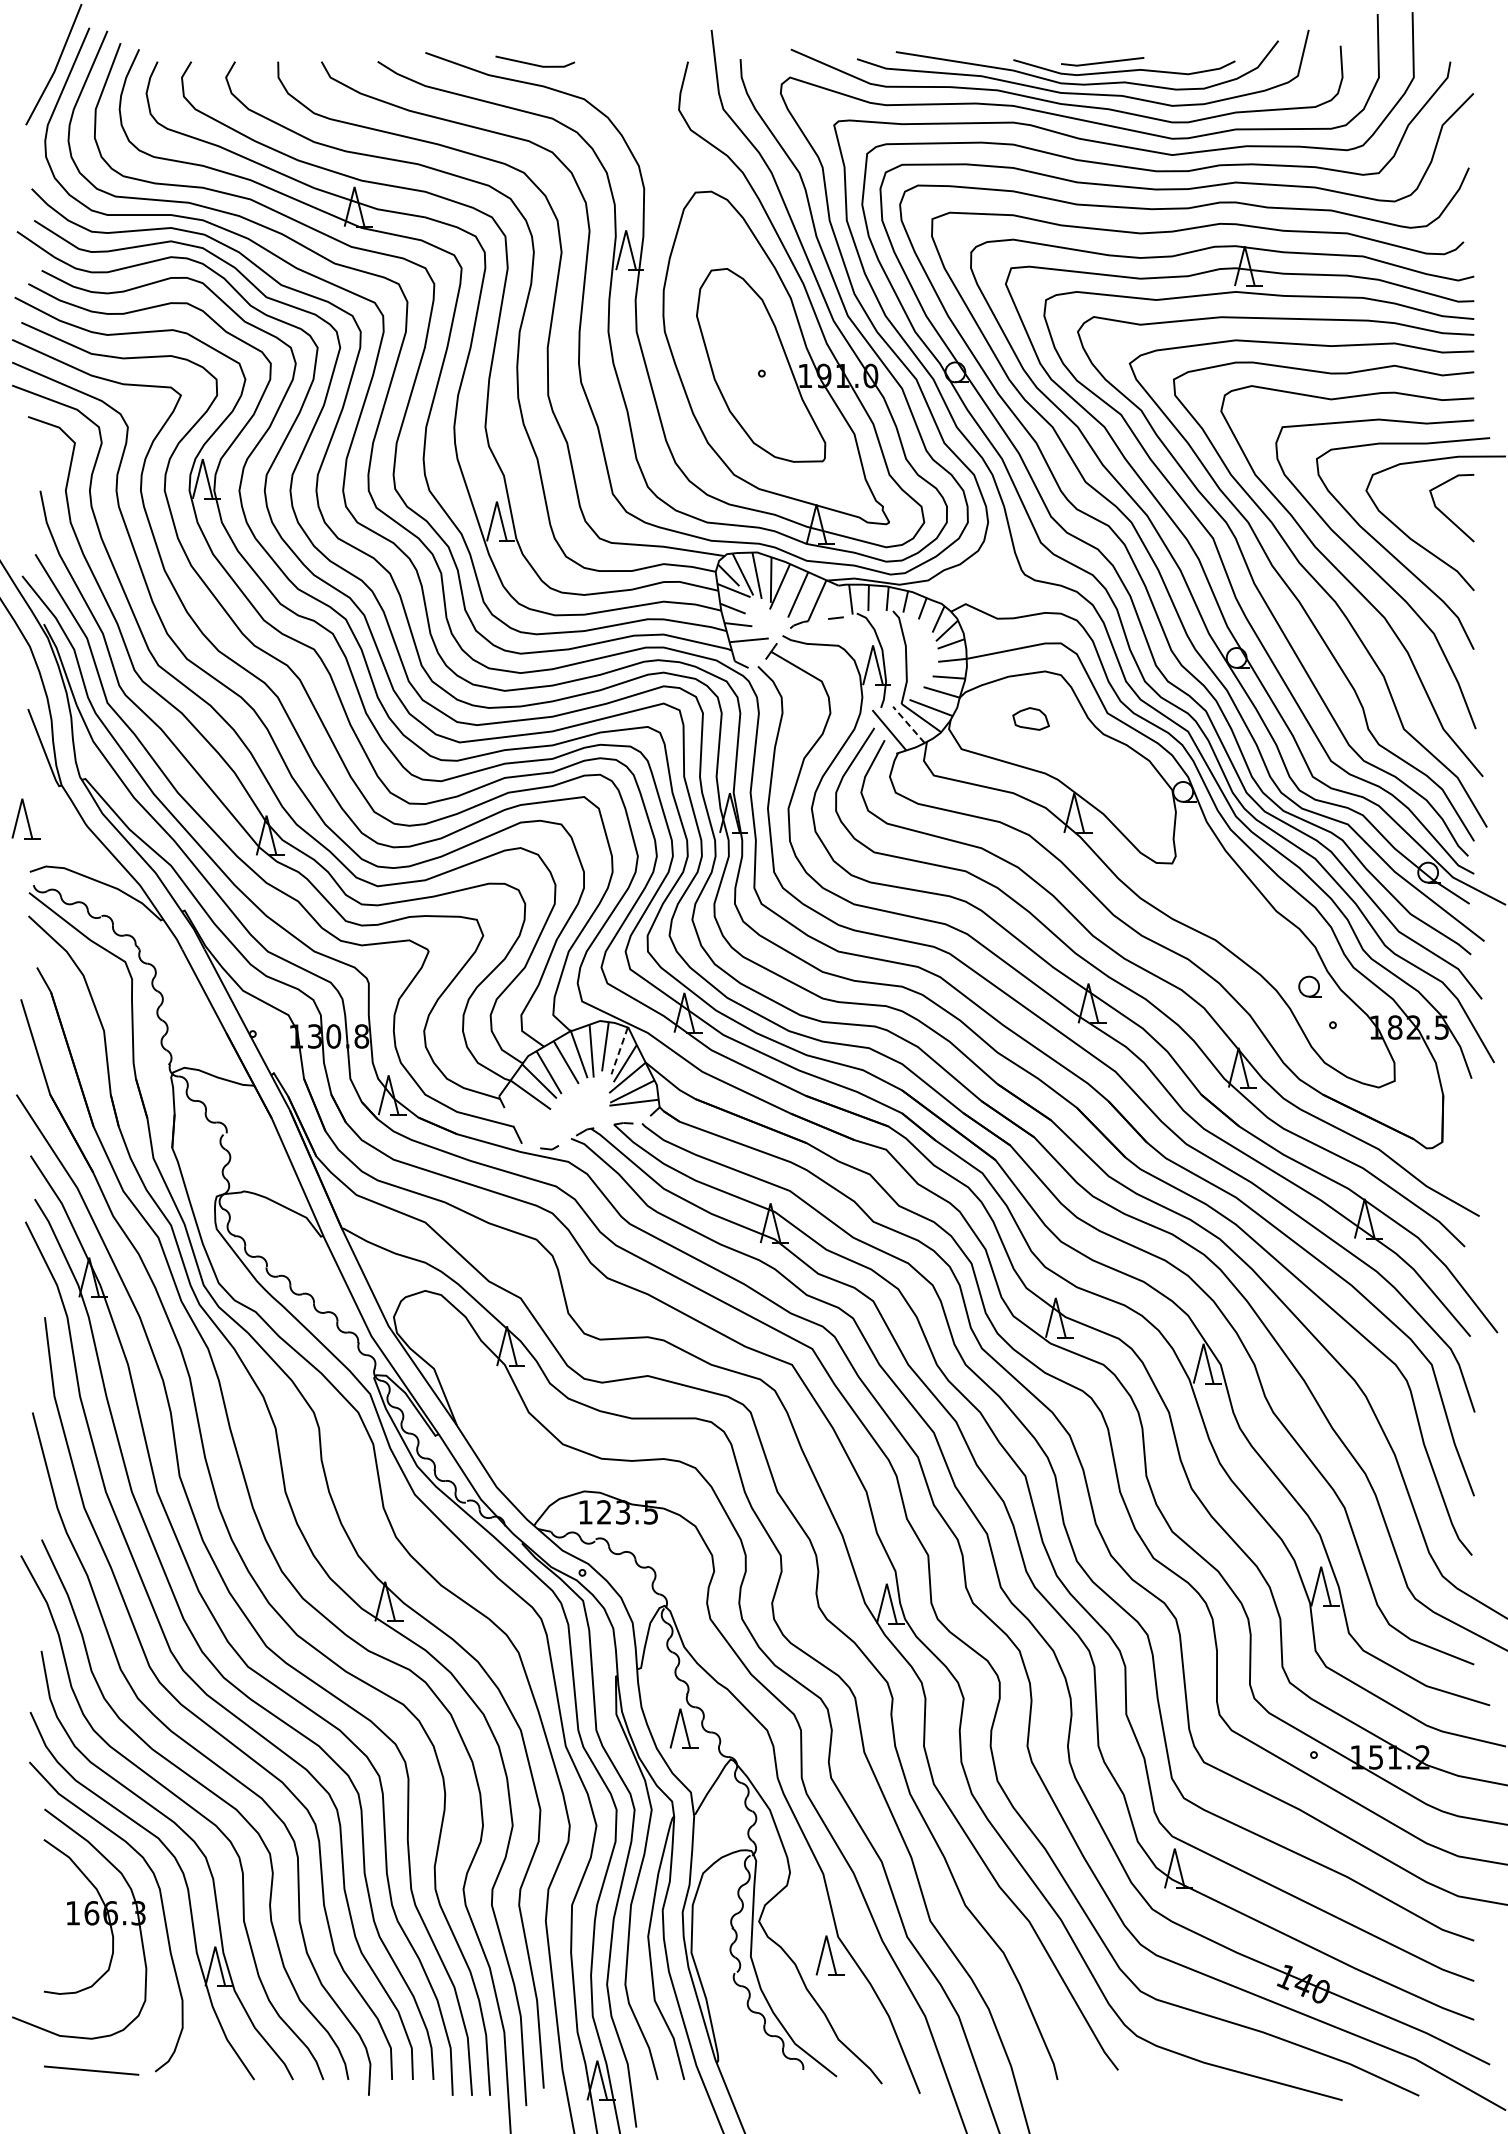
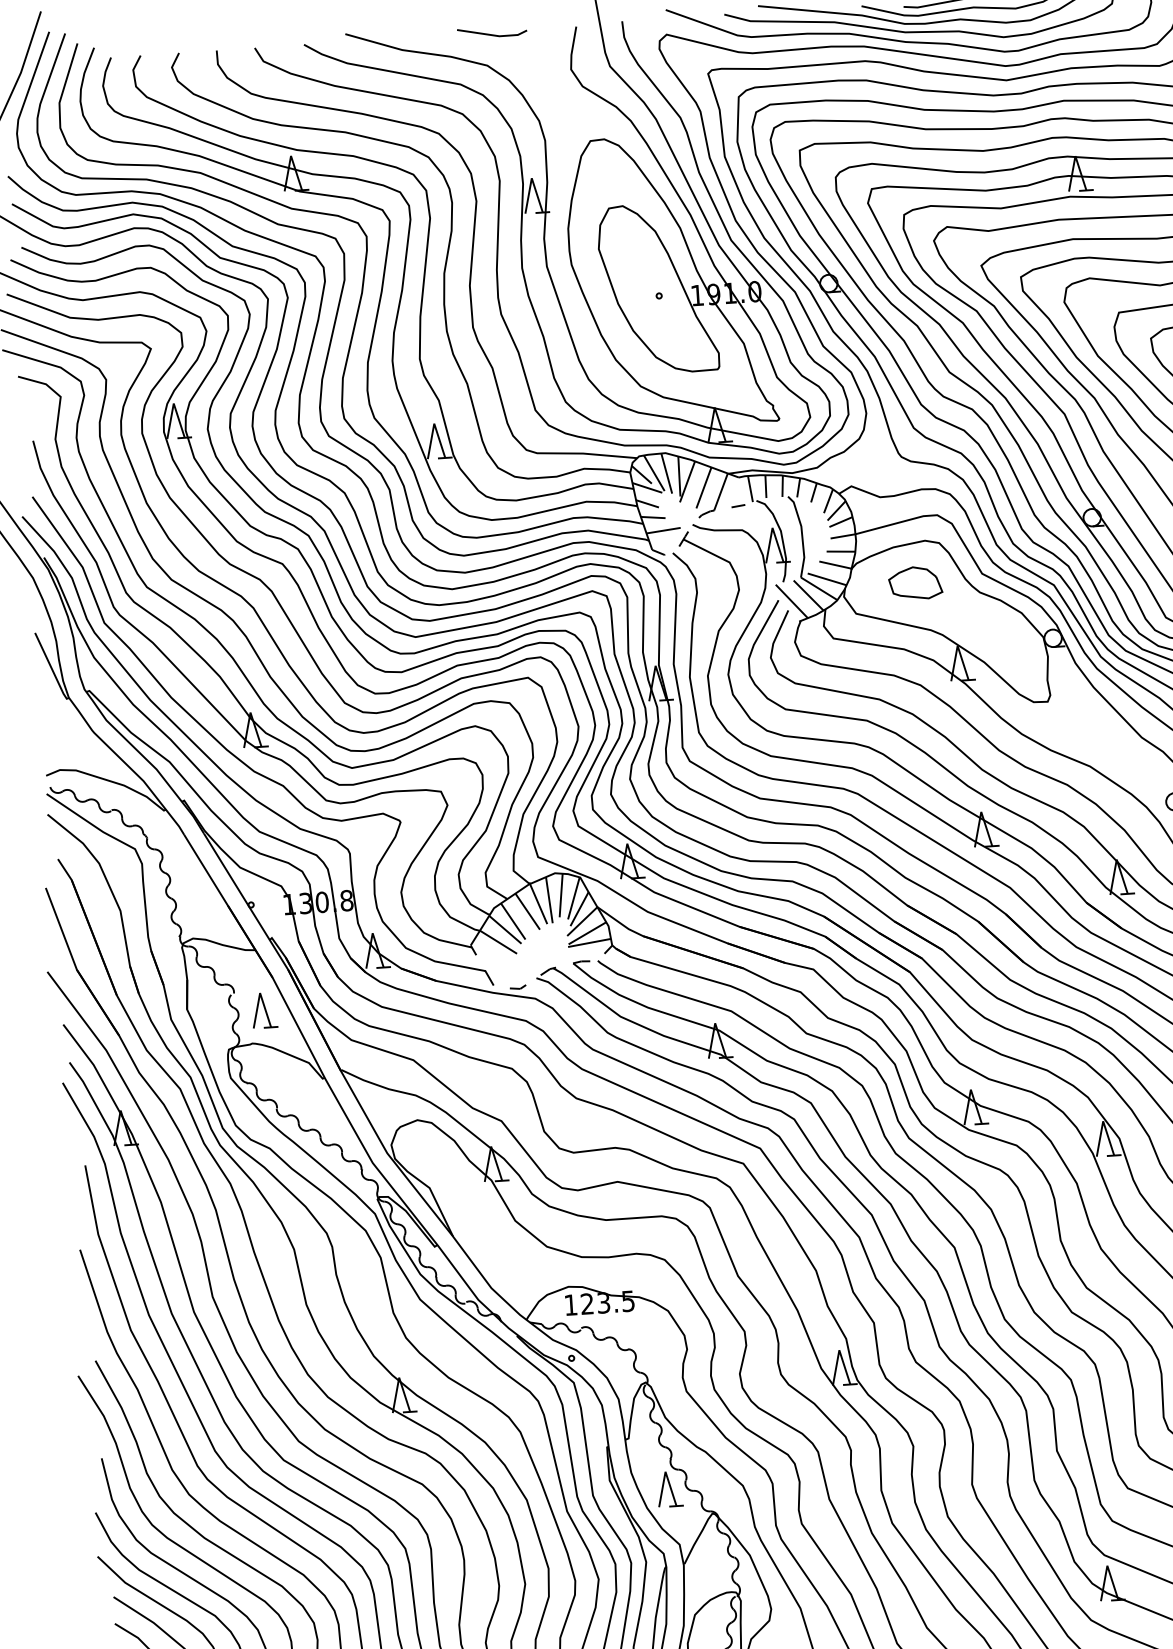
line: (533, 63) -> (490, 33), moved
part: (1030, 718) -> (914, 582), size x1.67
line: (908, 724) -> (808, 595), dashed -> solid
part: (25, 818) -> (264, 1010), moved
line: (619, 1050) -> (573, 898), dashed -> solid

